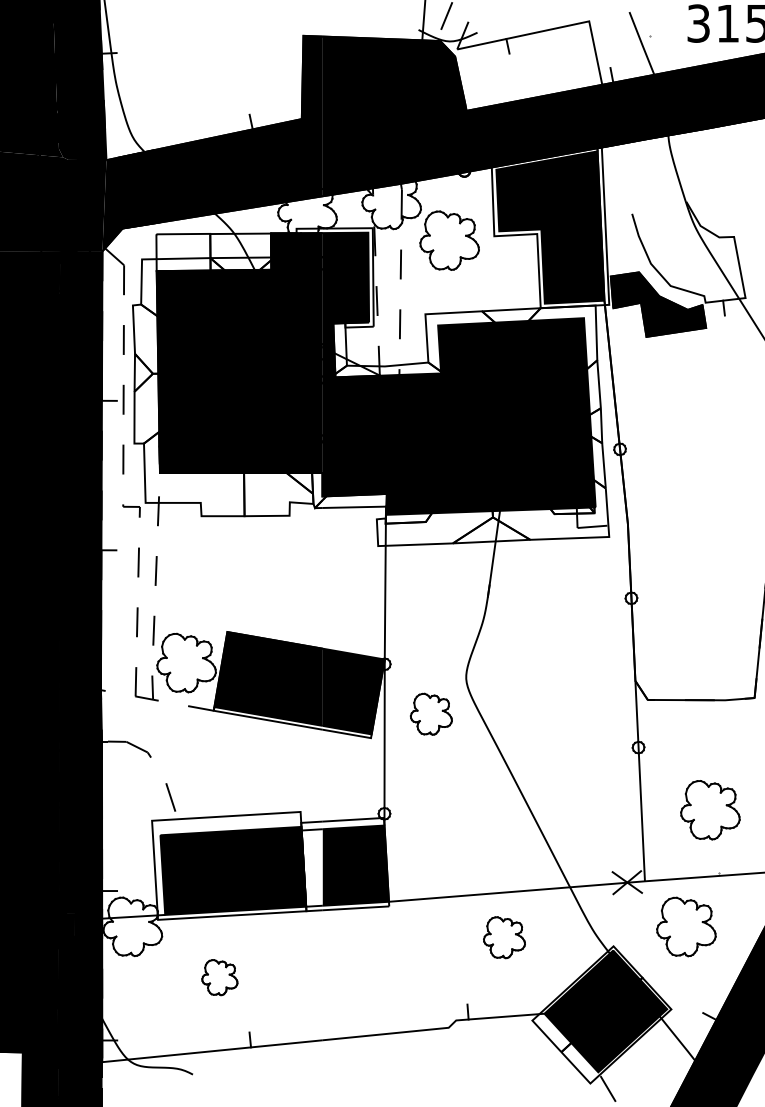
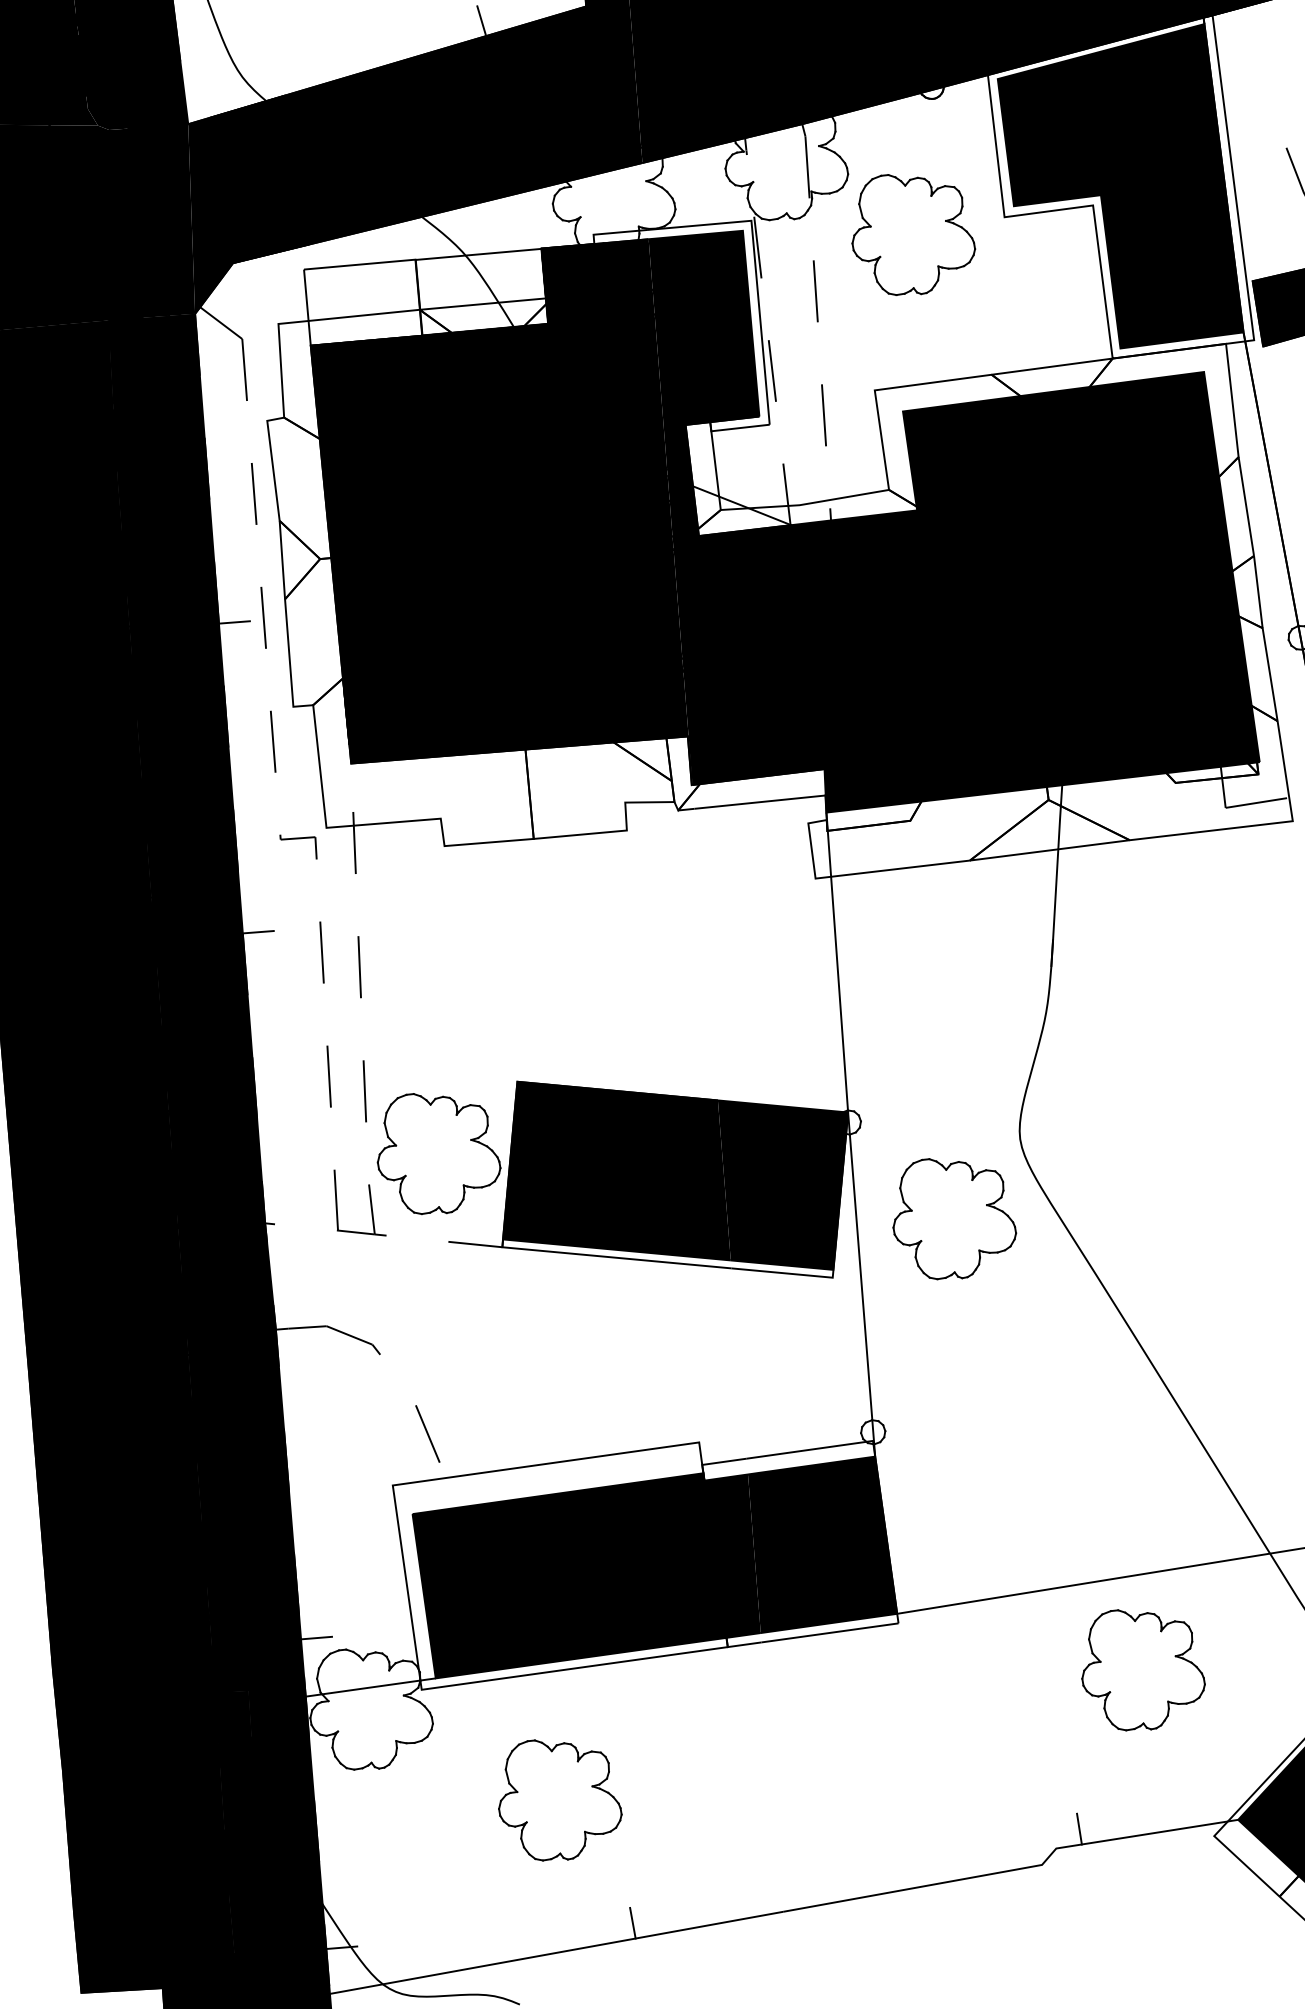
part: (431, 714) -> (954, 1218), size x1.43
fill: (311, 867) -> (730, 1555), added
part: (504, 937) -> (1142, 1668), size x1.43
part: (219, 977) -> (558, 1798), size x1.67

